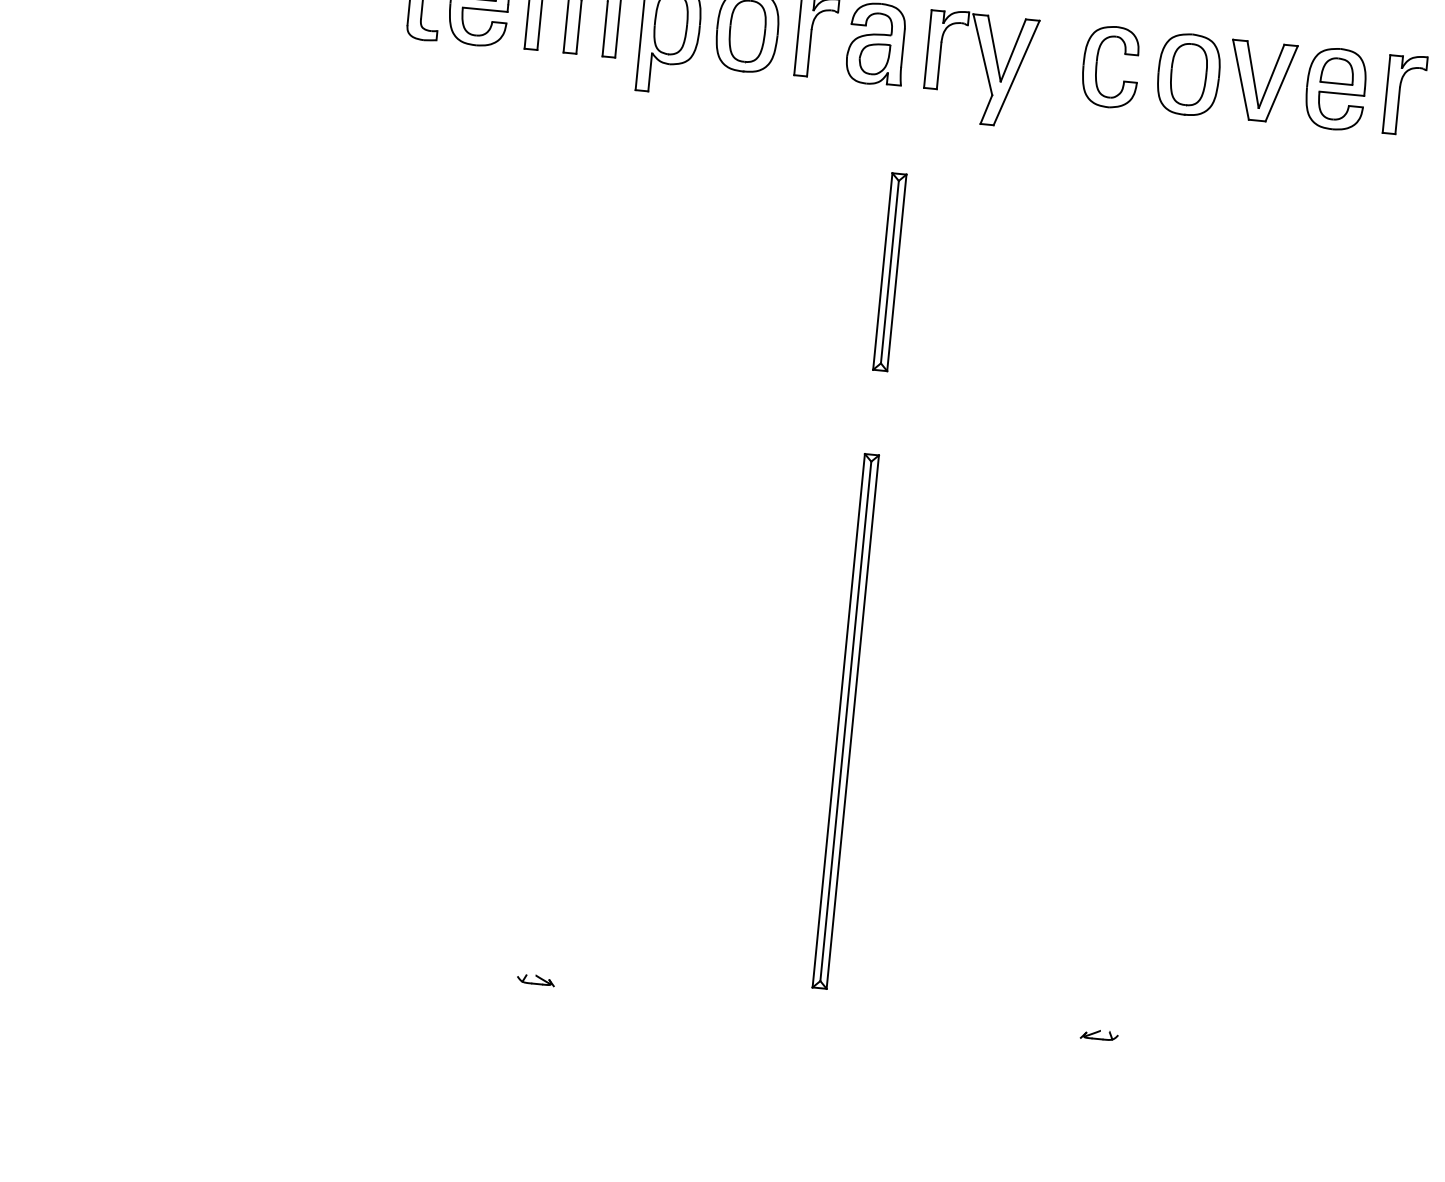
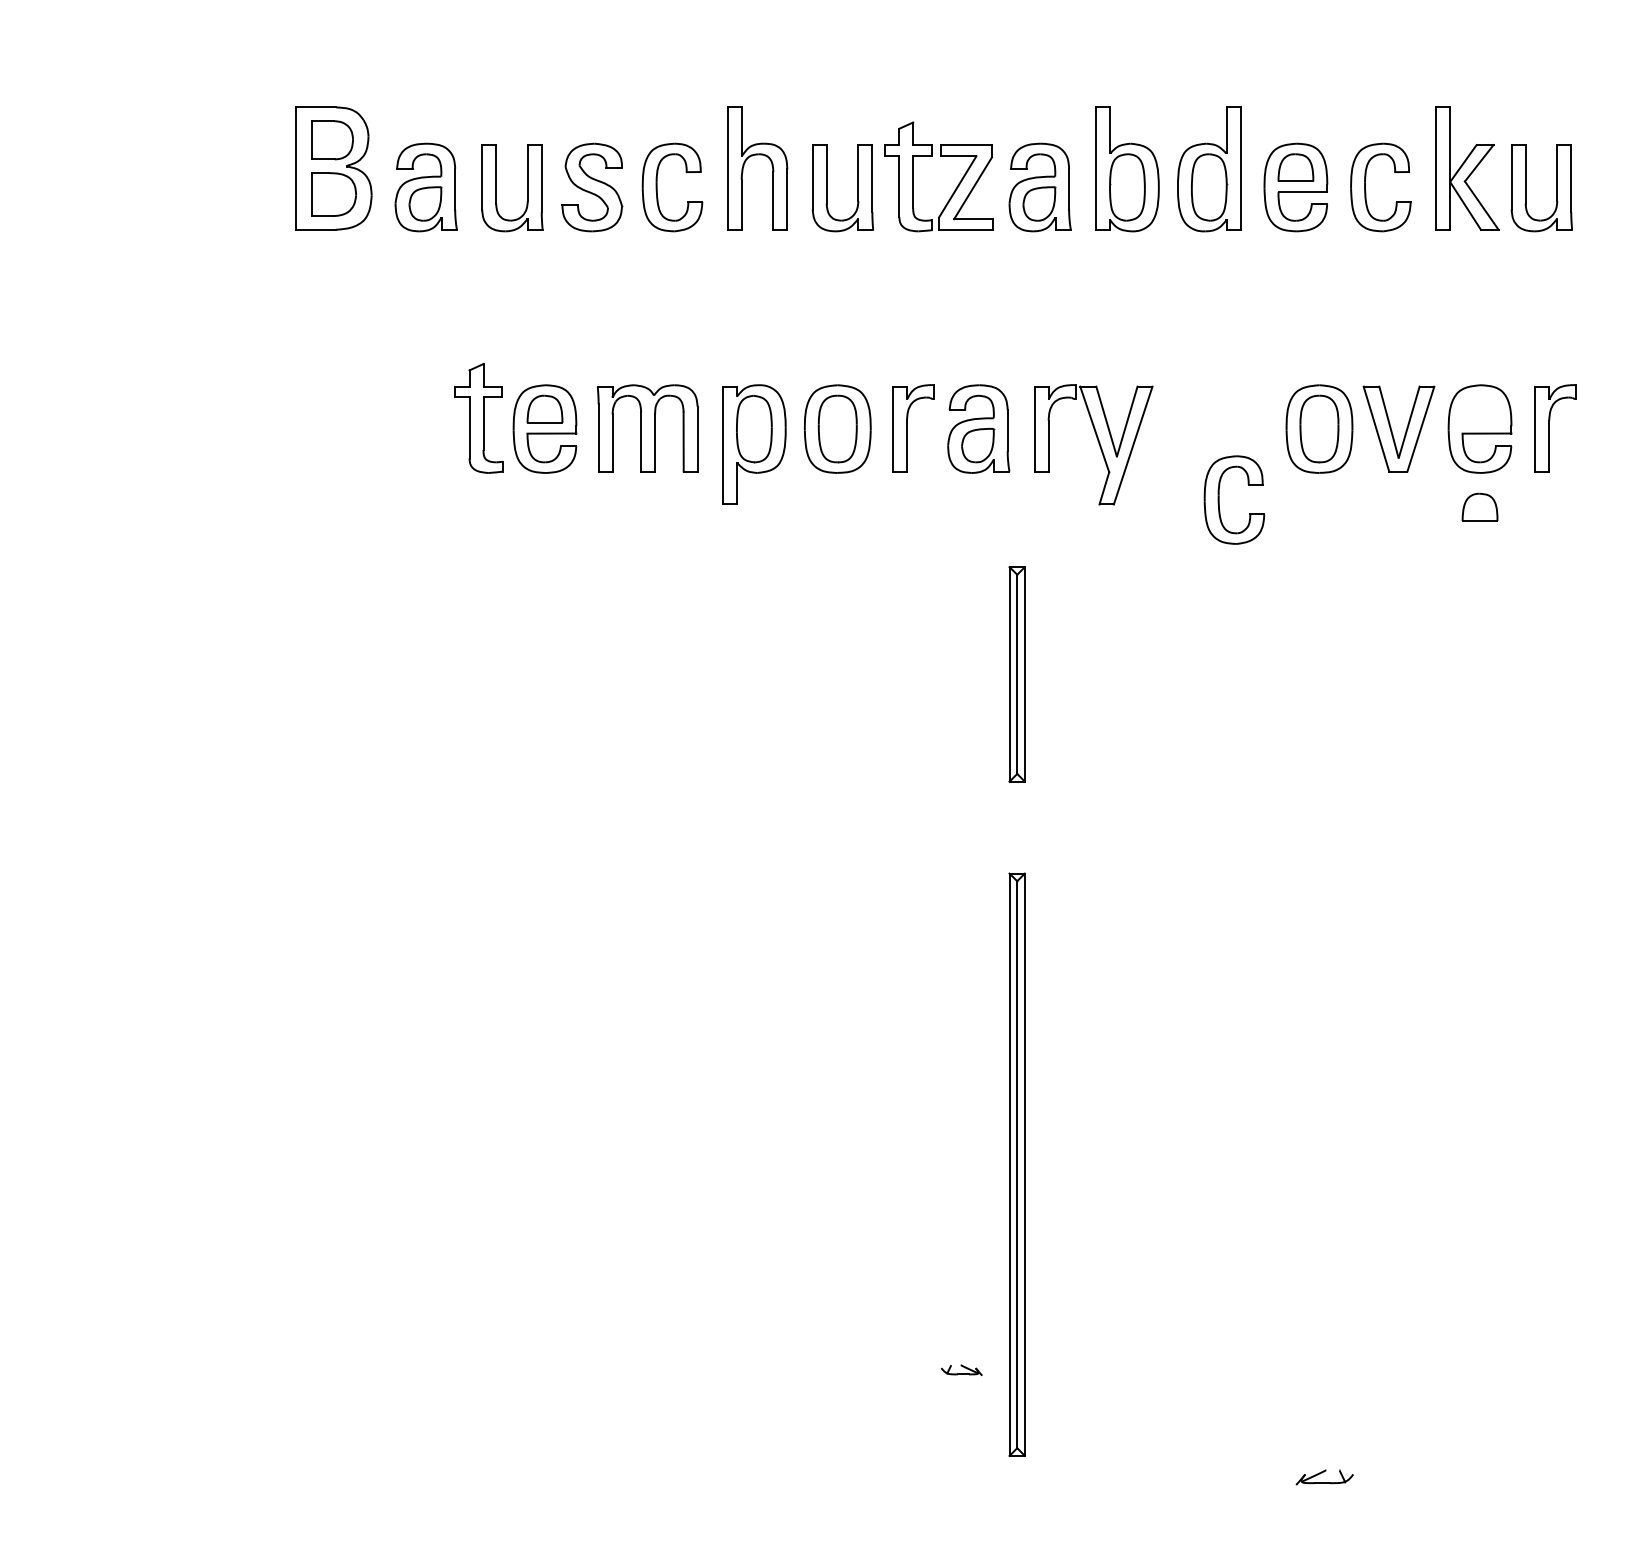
part: (1097, 65) -> (1219, 499), moved
part: (1337, 70) -> (1479, 506), moved
part: (535, 980) -> (961, 1370), moved
part: (1099, 1034) -> (1324, 1476), size x1.4

